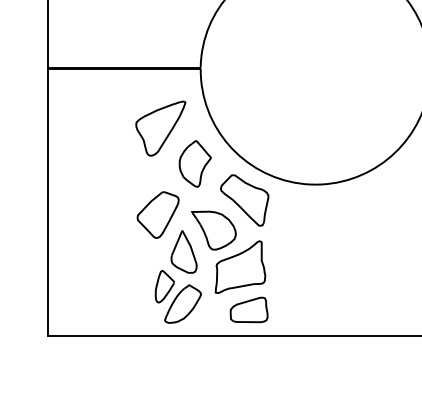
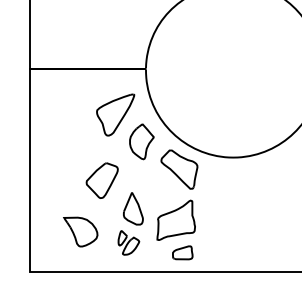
part: (157, 214) -> (101, 180), moved
part: (213, 230) -> (80, 231), moved
part: (177, 296) -> (128, 242), size x0.6
part: (248, 309) -> (182, 252), size x0.7

